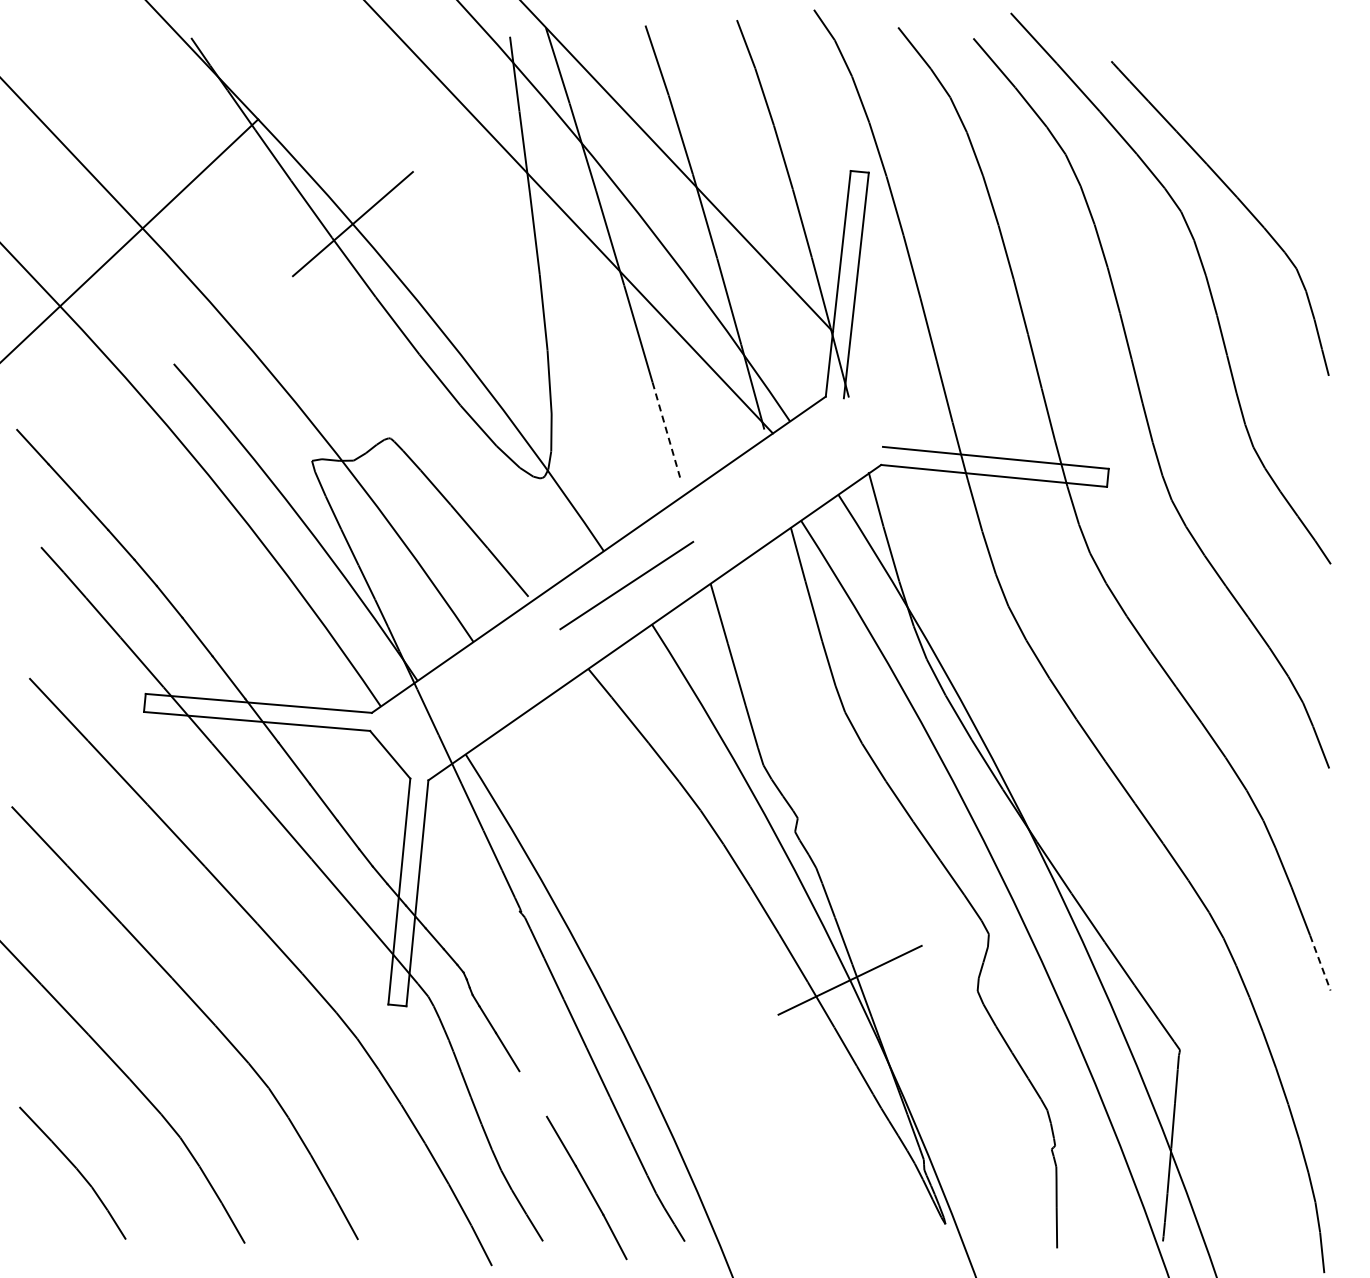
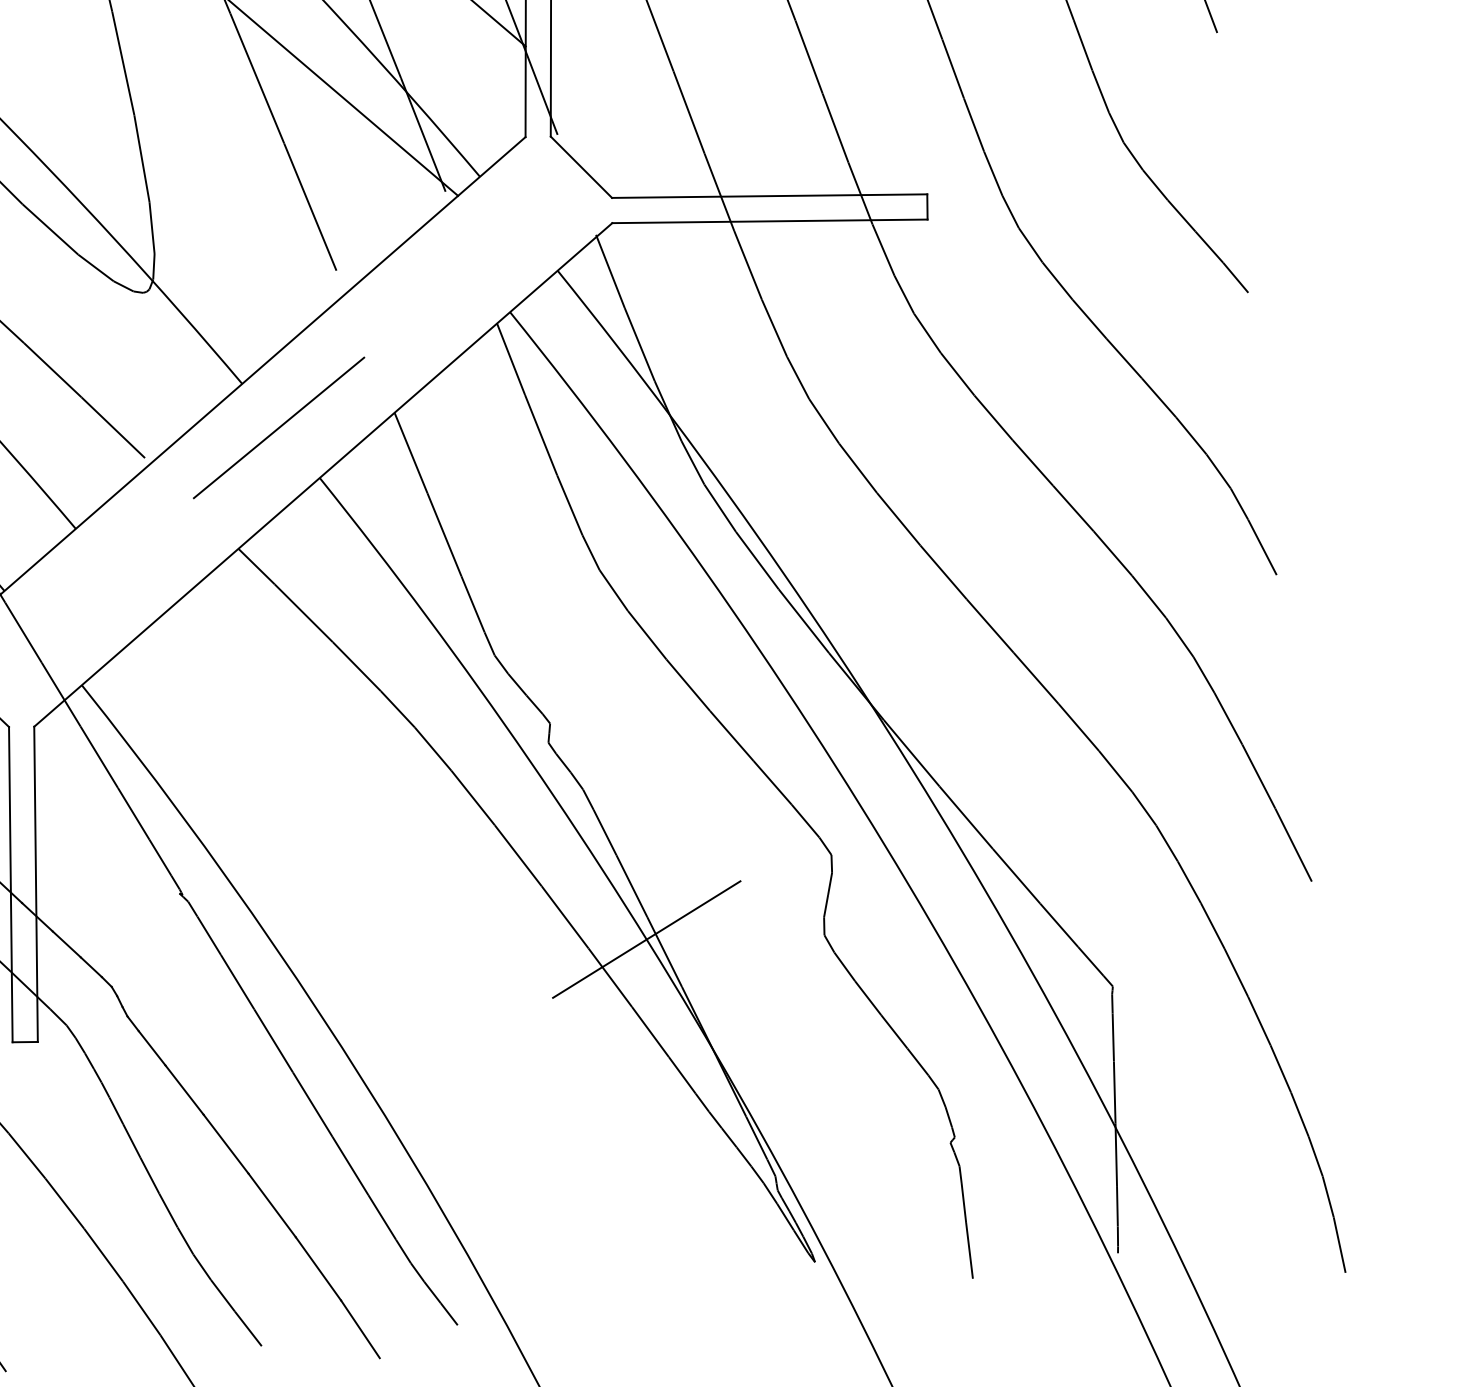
line: (862, 422) -> (580, 167), added
line: (666, 430) -> (310, 207), dashed -> solid
line: (1320, 963) -> (1293, 845), dashed -> solid
line: (532, 1093) -> (225, 1143), added

